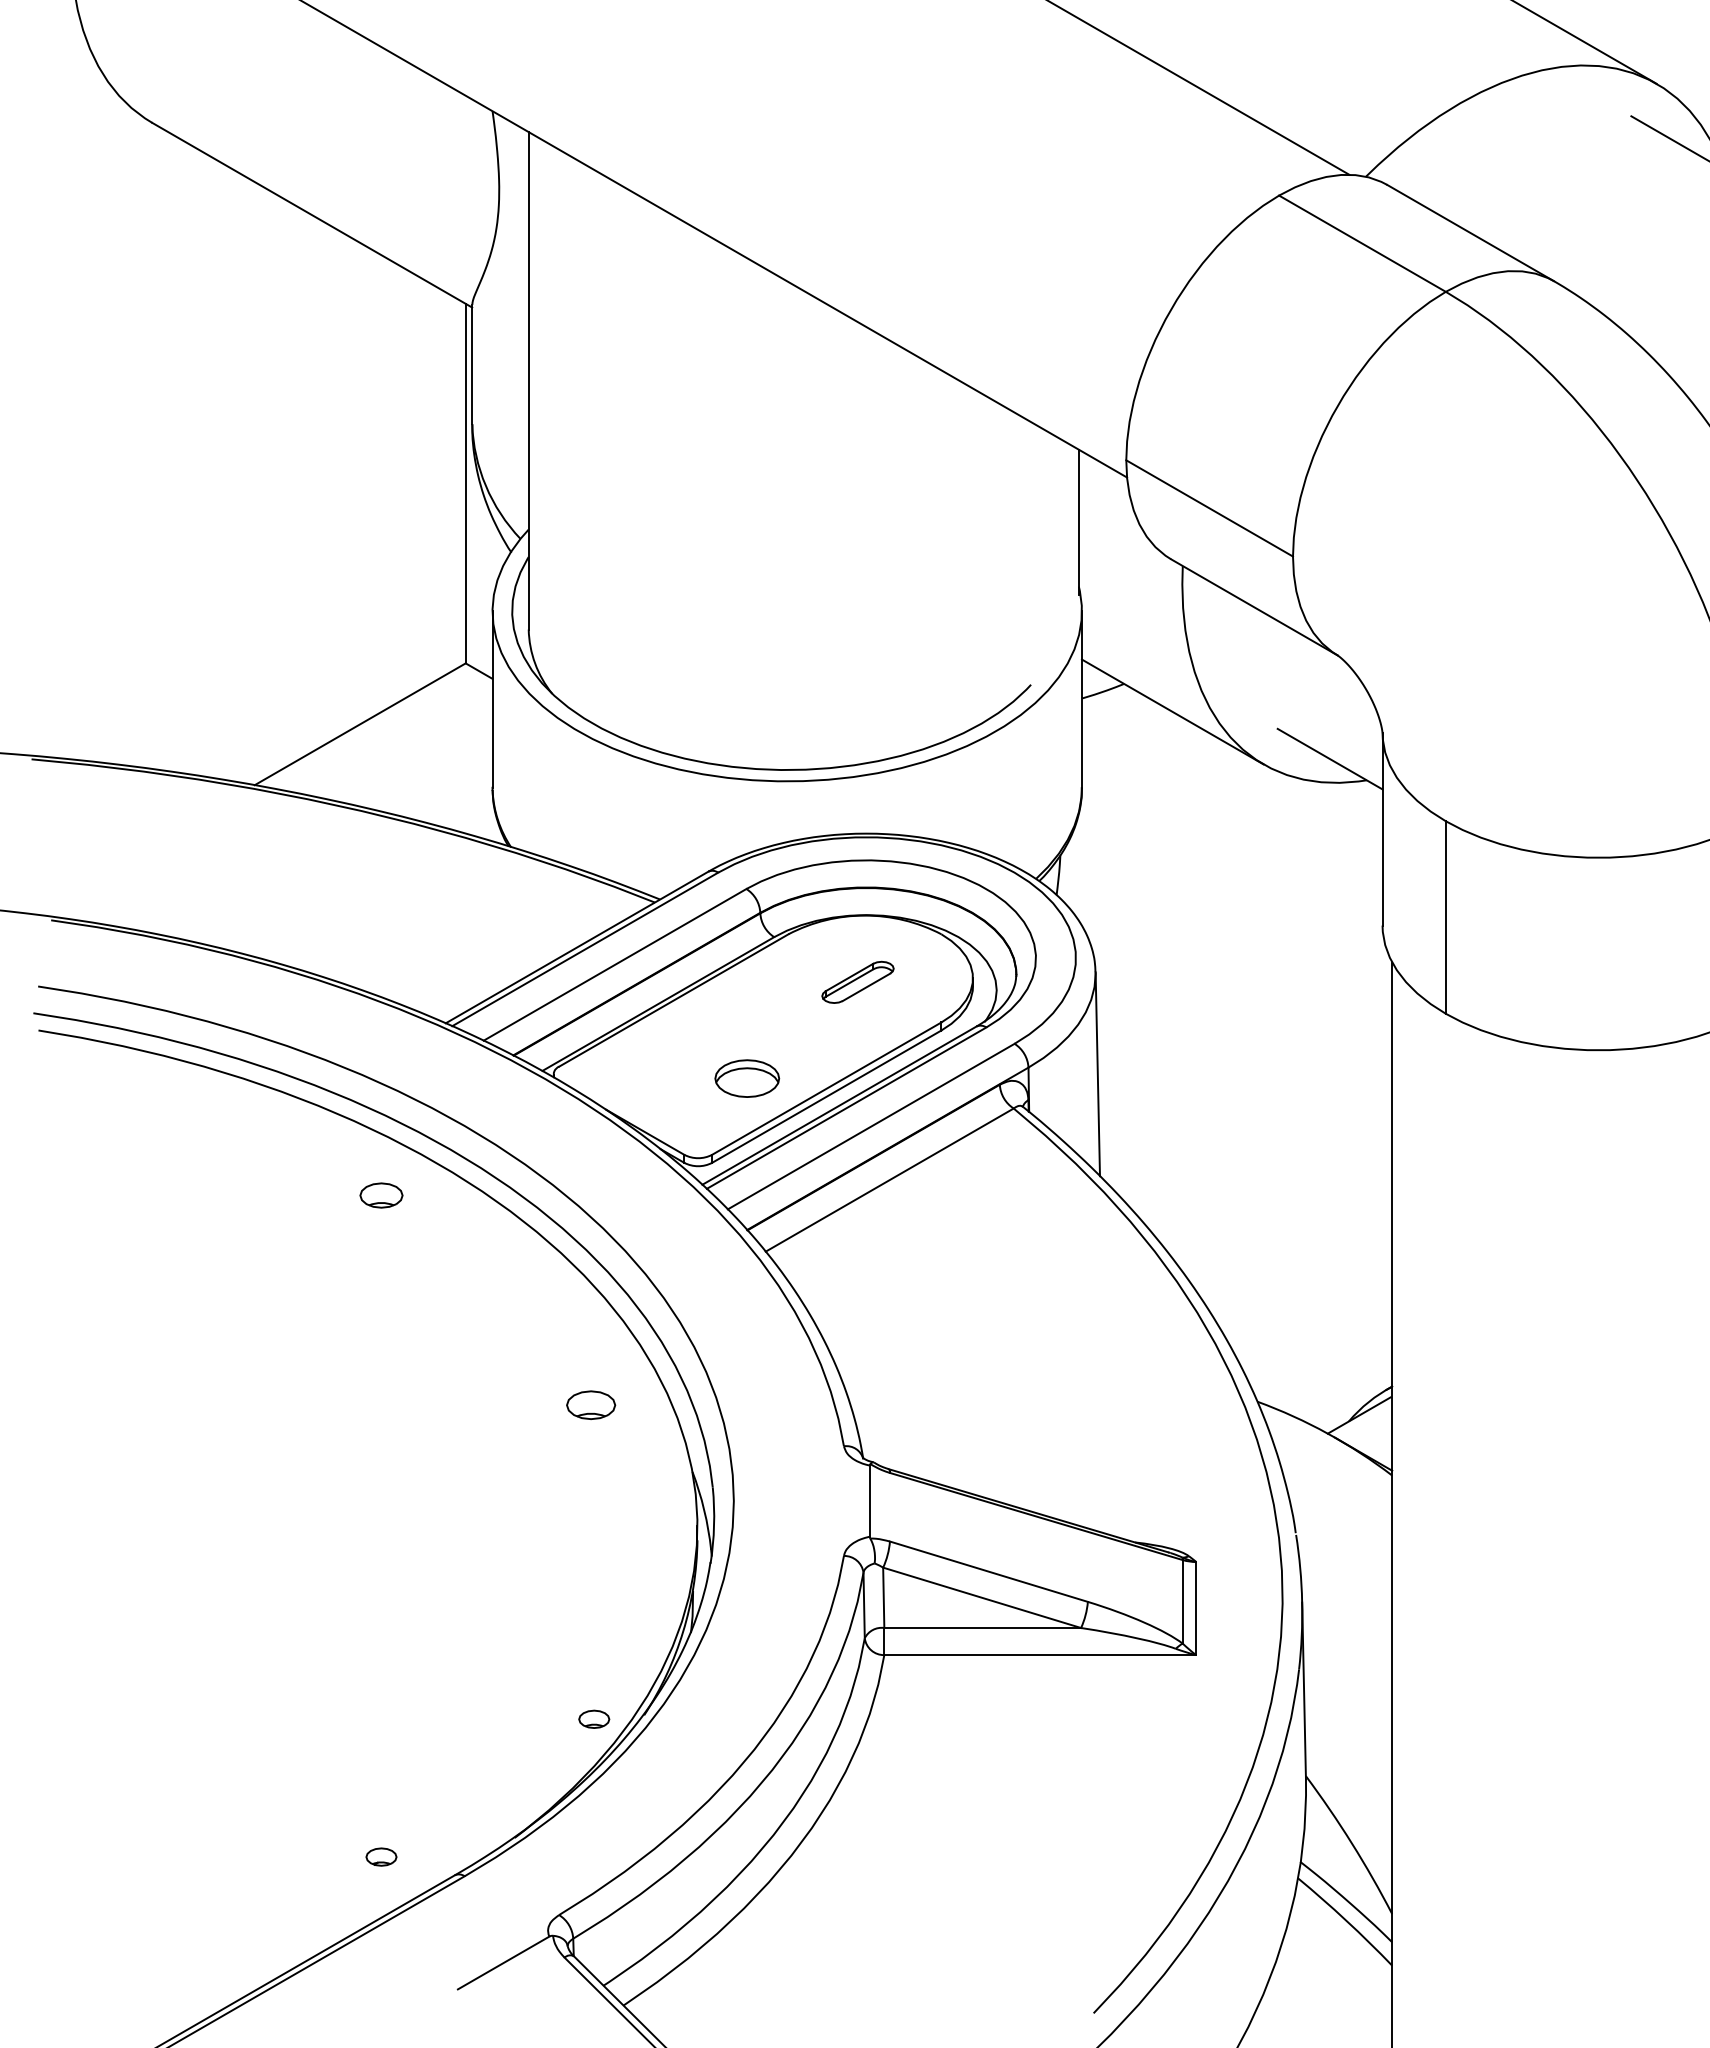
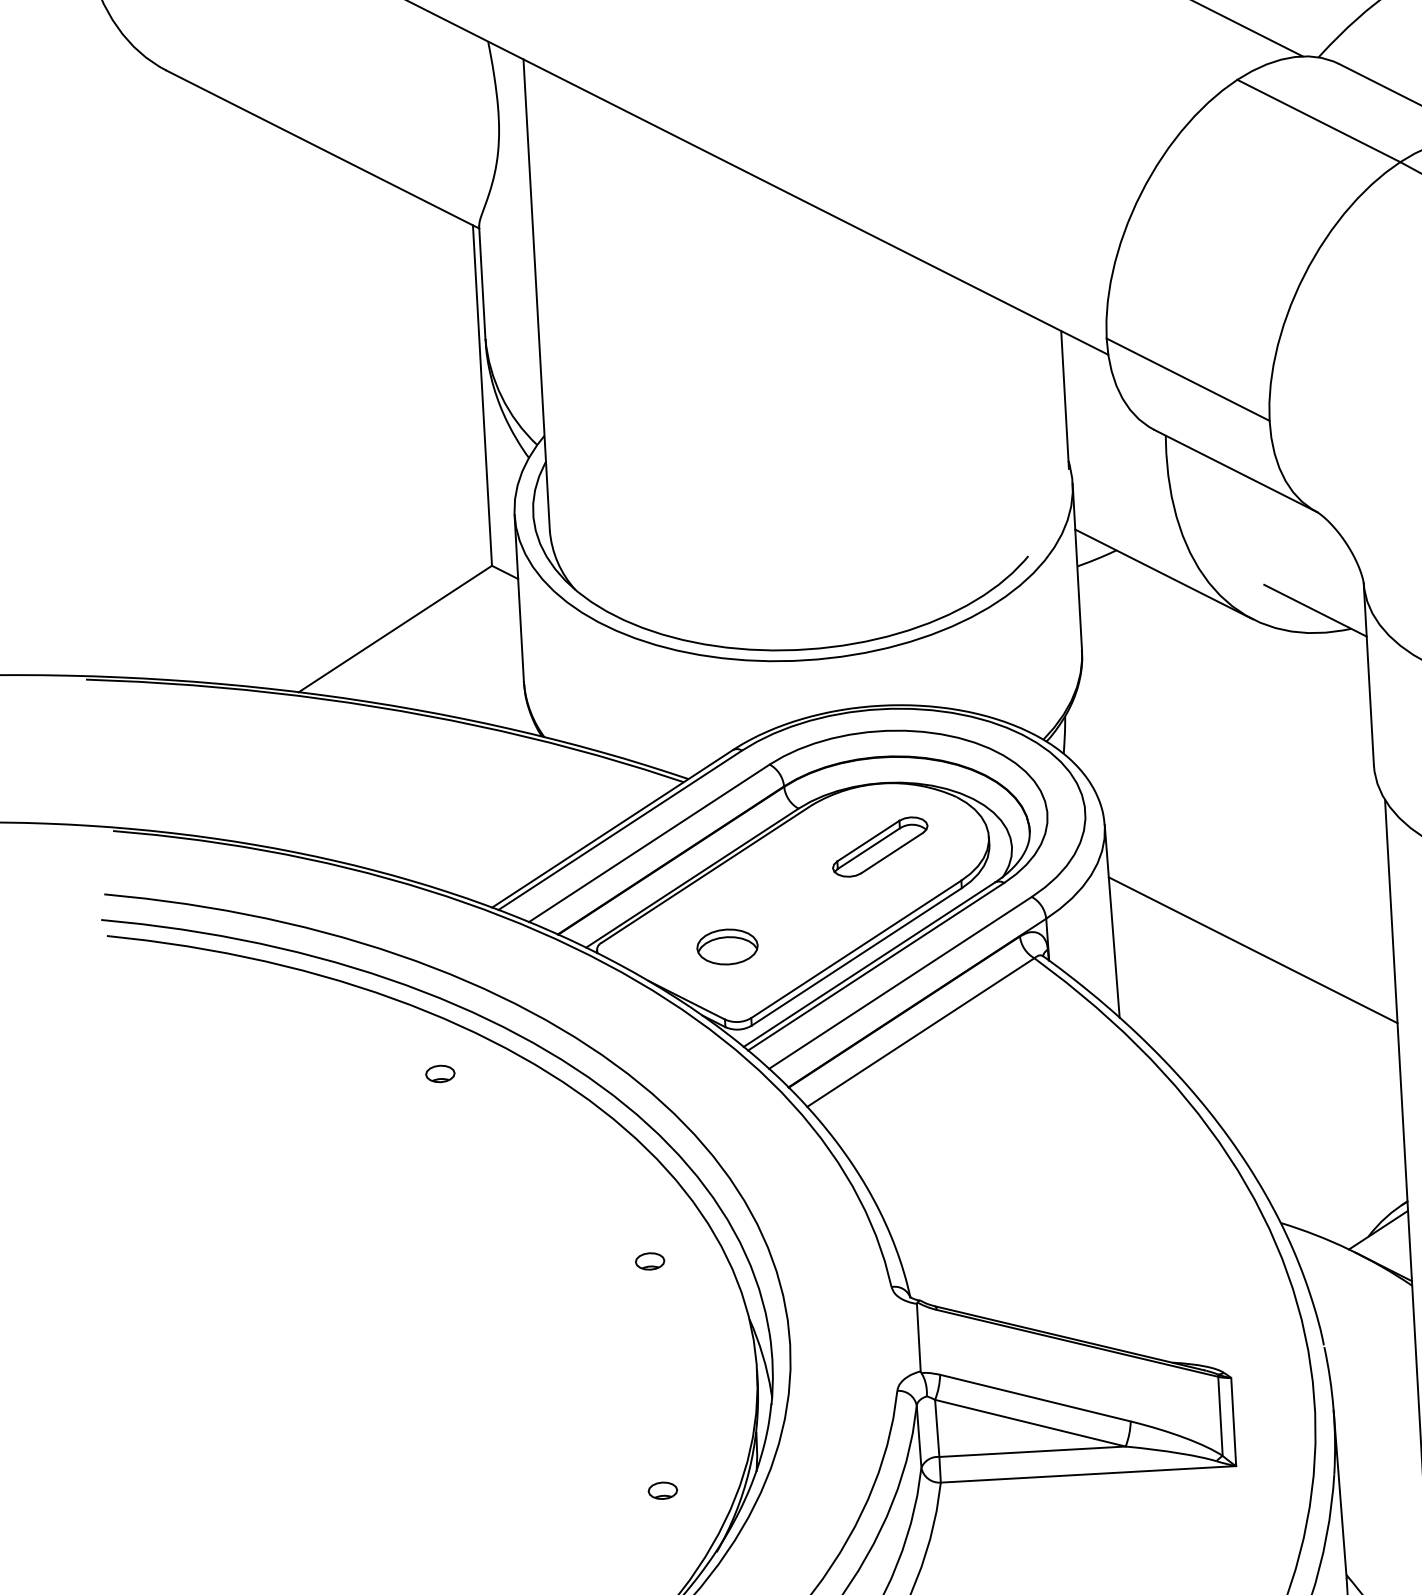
part: (857, 982) -> (879, 847), size x1.43
part: (747, 1078) -> (727, 946), moved
line: (1244, 1112) -> (1253, 949), added
part: (381, 1194) -> (440, 1073), size x0.71
part: (591, 1404) -> (650, 1260), size x0.62
part: (594, 1718) -> (663, 1489), moved

